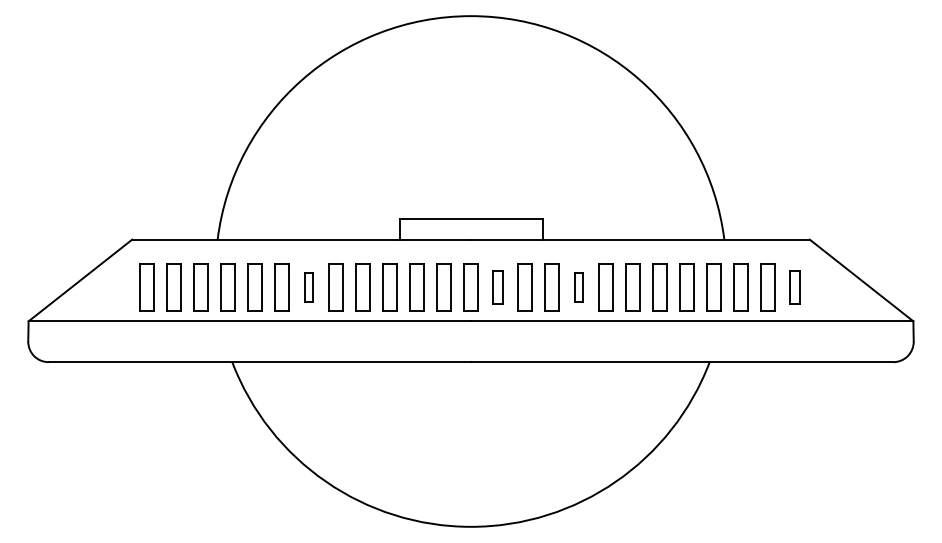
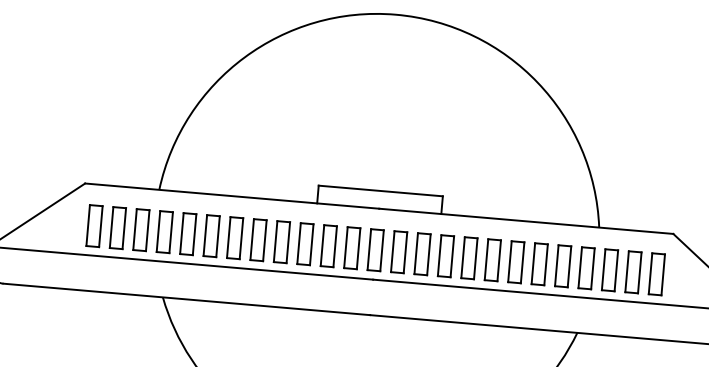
part: (308, 287) -> (234, 238), size x1.67
part: (497, 287) -> (398, 252), size x1.43
part: (578, 287) -> (469, 258), size x1.67
part: (794, 287) -> (656, 274), size x1.43

